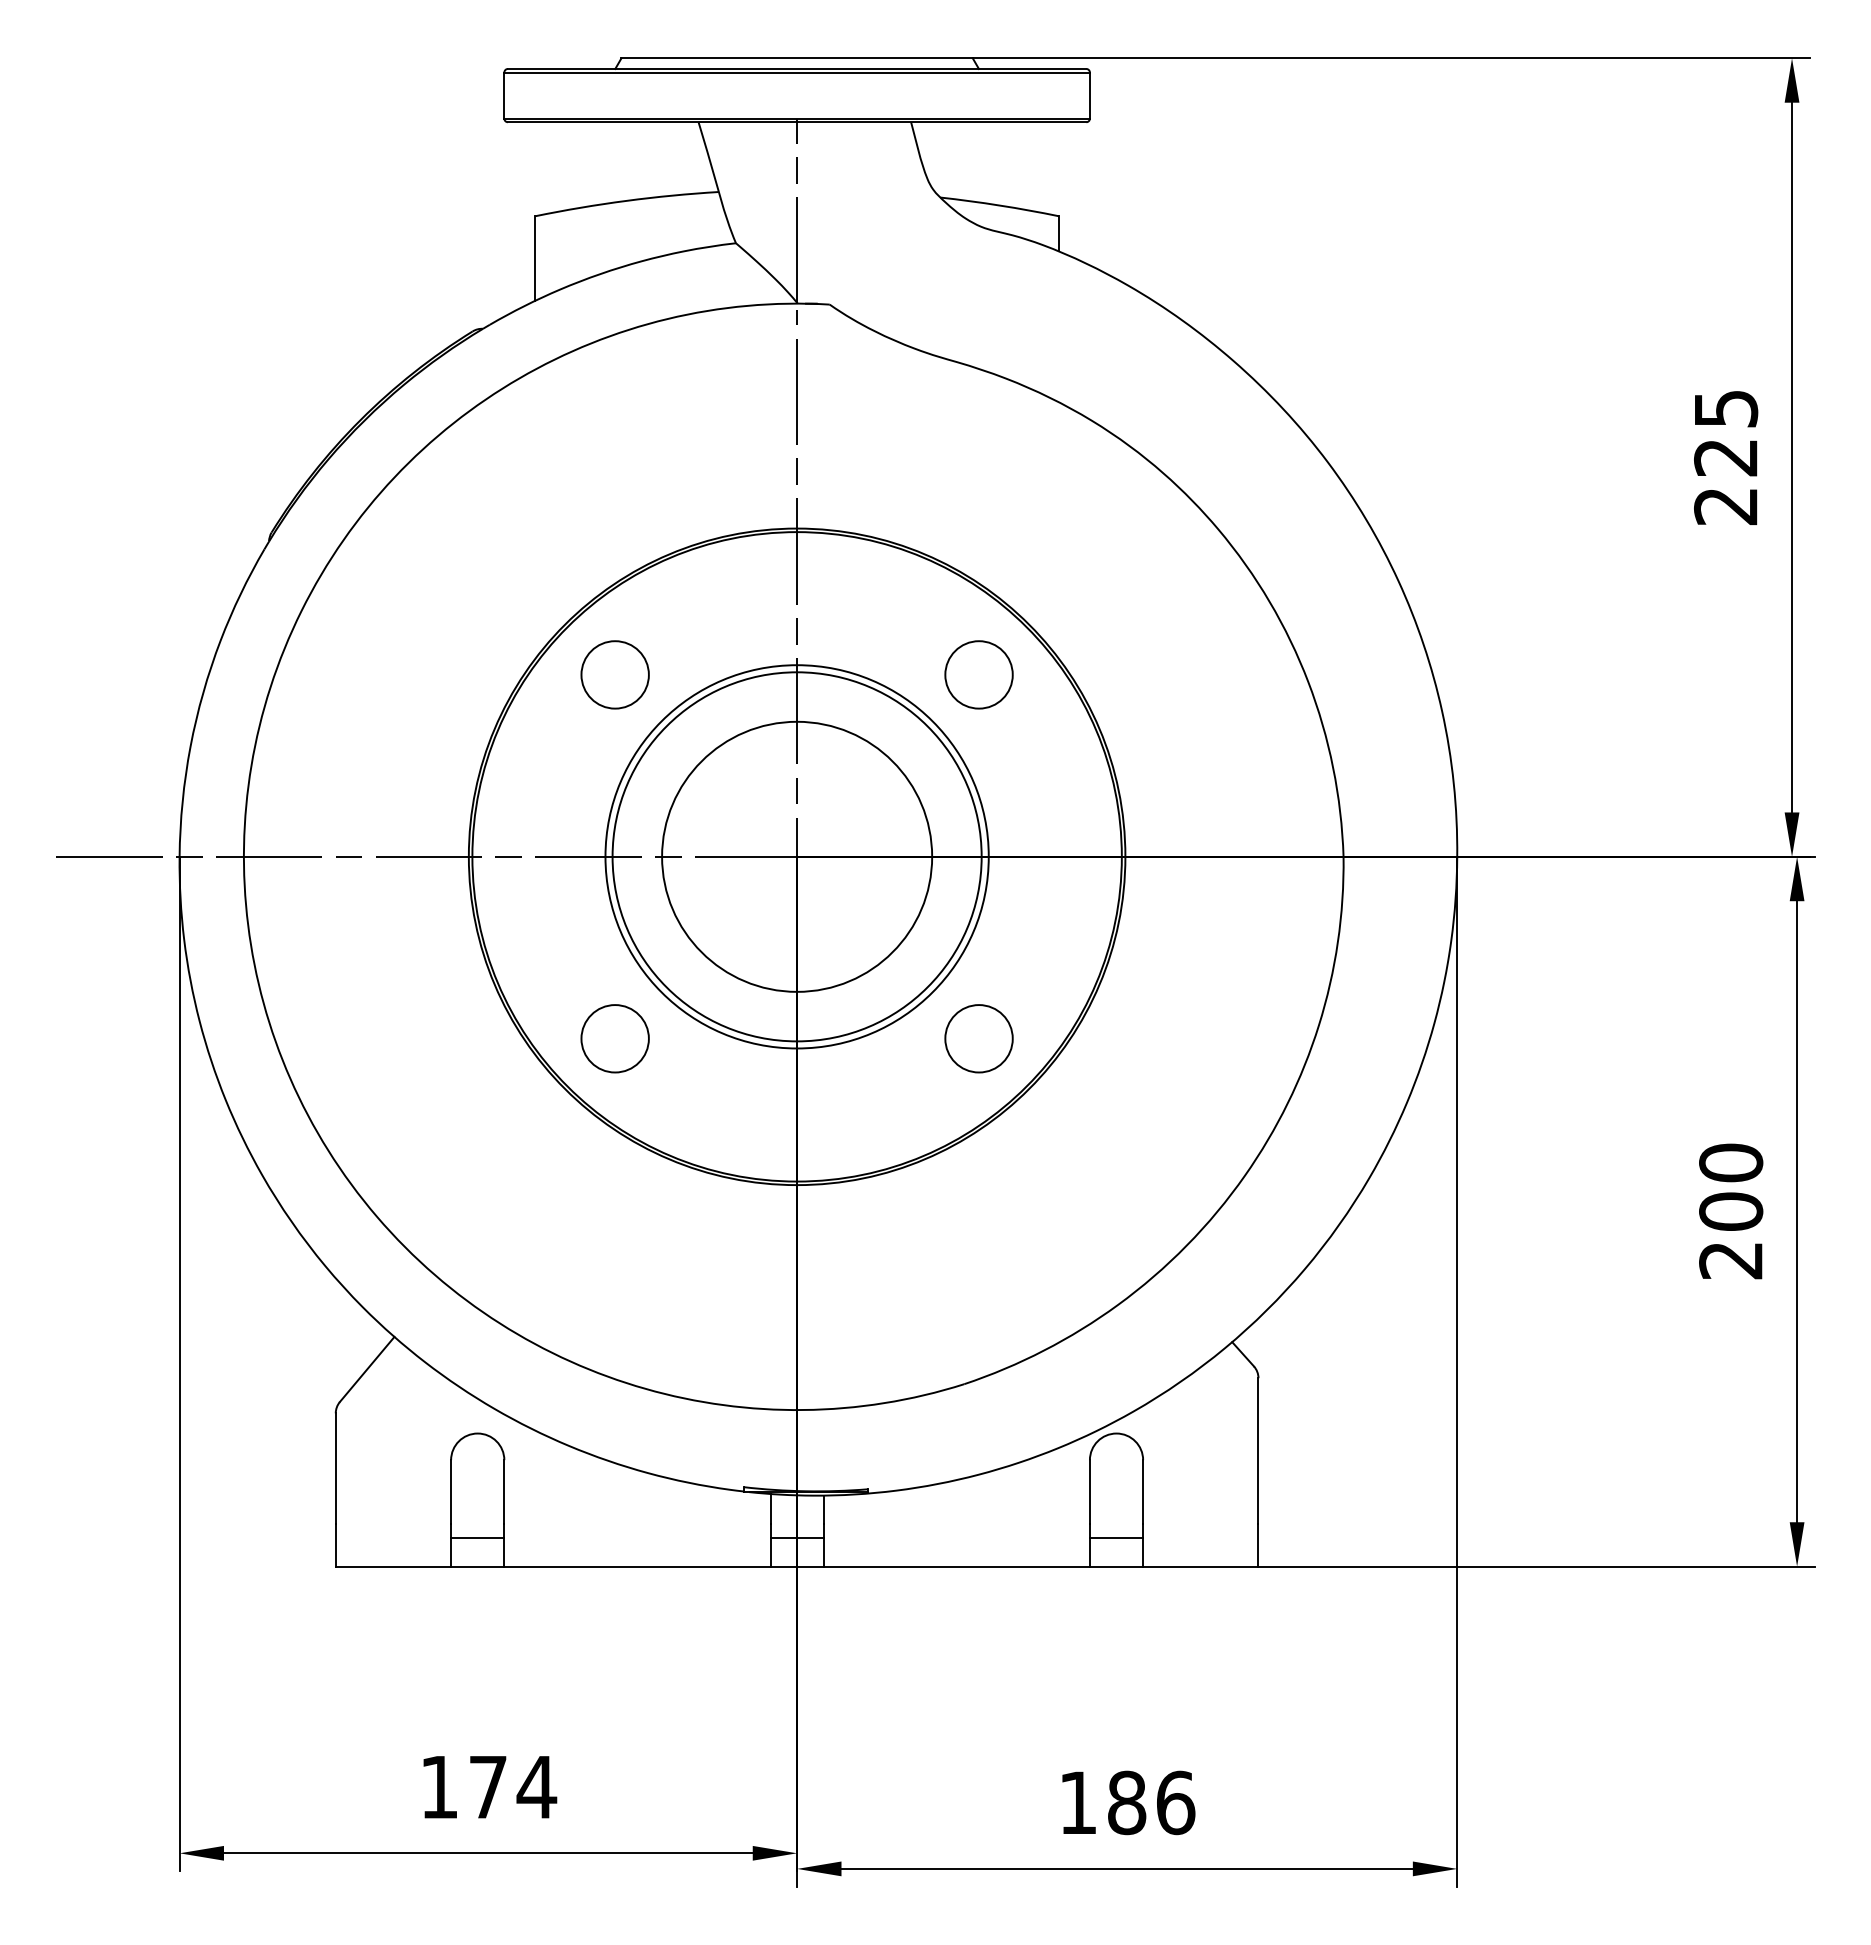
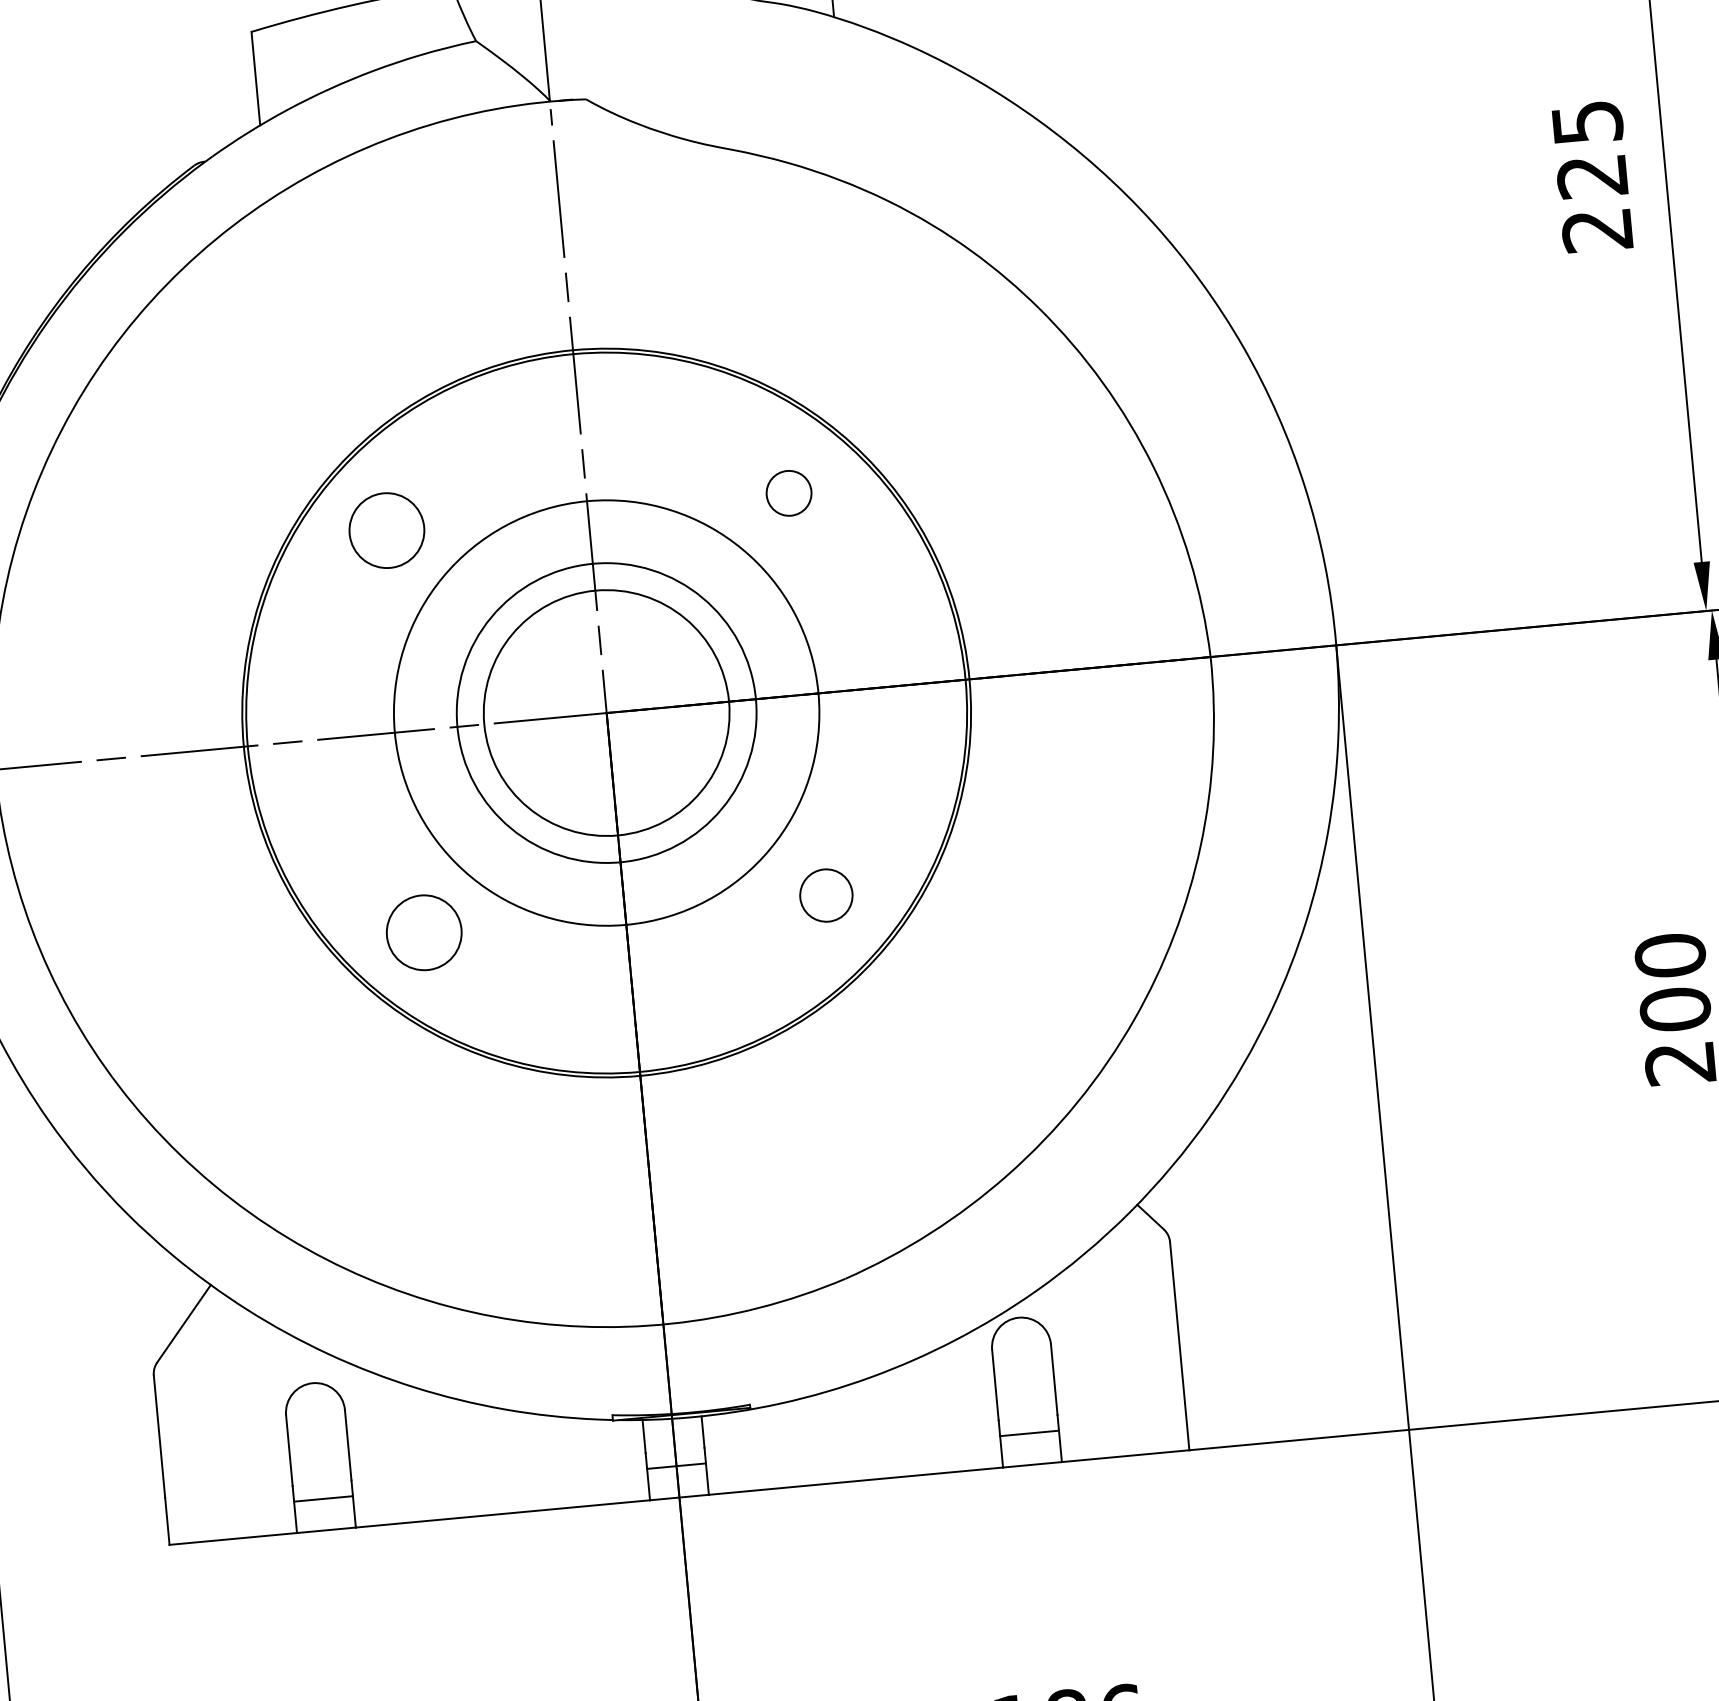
circle: (978, 674) -> (788, 492), size x0.6
circle: (796, 856) -> (605, 712), size x0.6
circle: (978, 1038) -> (825, 895), size x0.7

